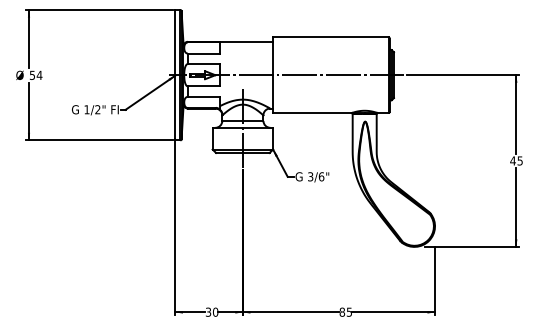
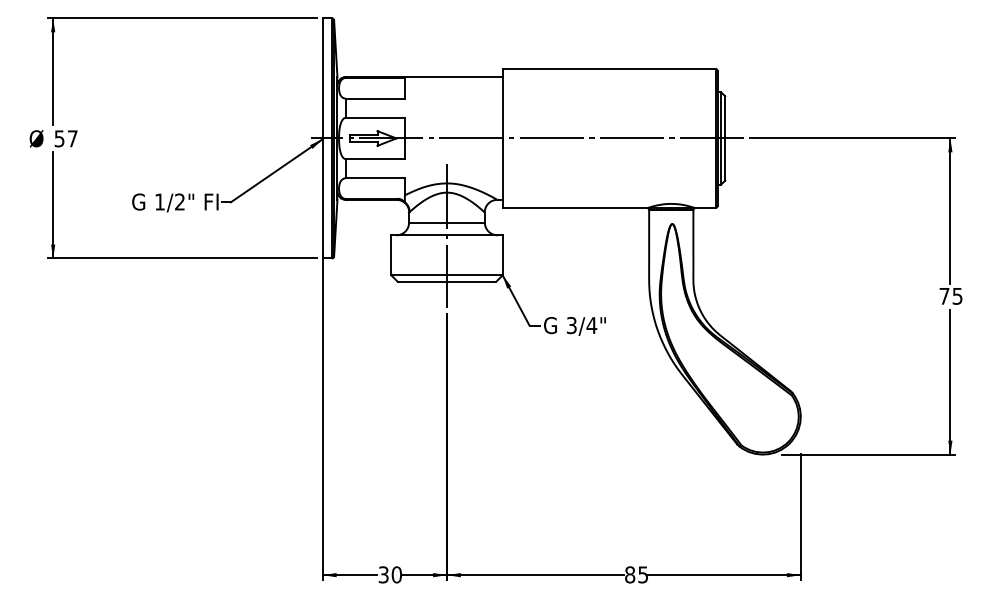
text: (39, 74) -> (72, 137), 54 -> 57
text: (512, 160) -> (943, 295), 45 -> 75
text: (321, 176) -> (591, 324), 3/6" -> 3/4"

